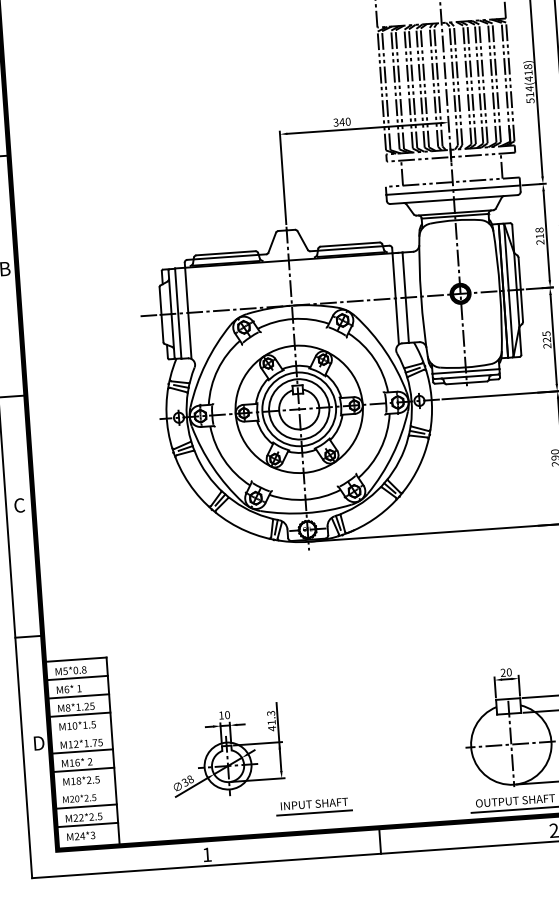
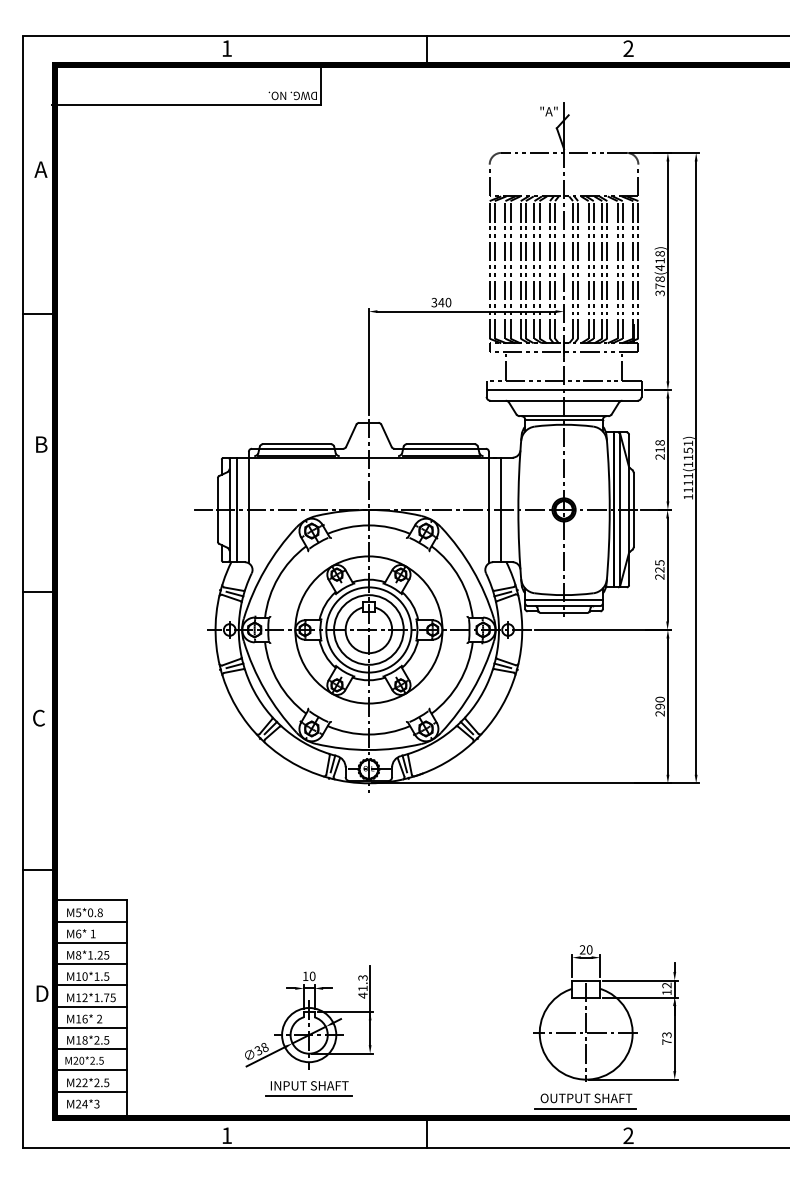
text: (529, 94) -> (659, 285), 514(418) -> 378(418)
line: (80, 733) -> (90, 985), added
part: (227, 750) -> (309, 1017), moved
line: (84, 788) -> (90, 1049), added
part: (313, 806) -> (308, 1088), moved

